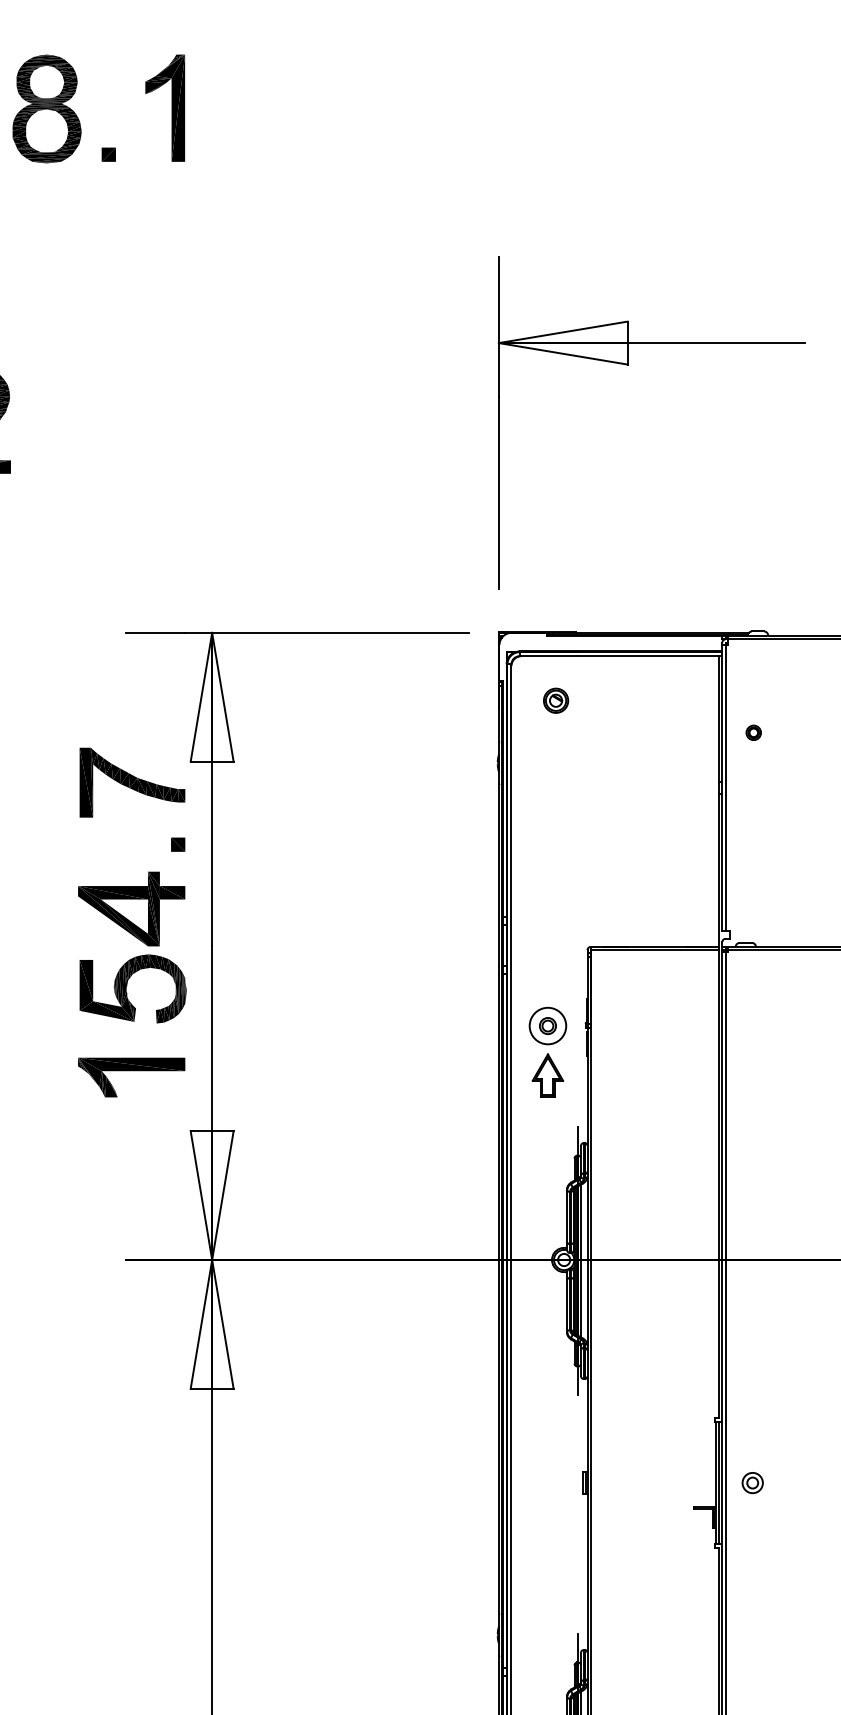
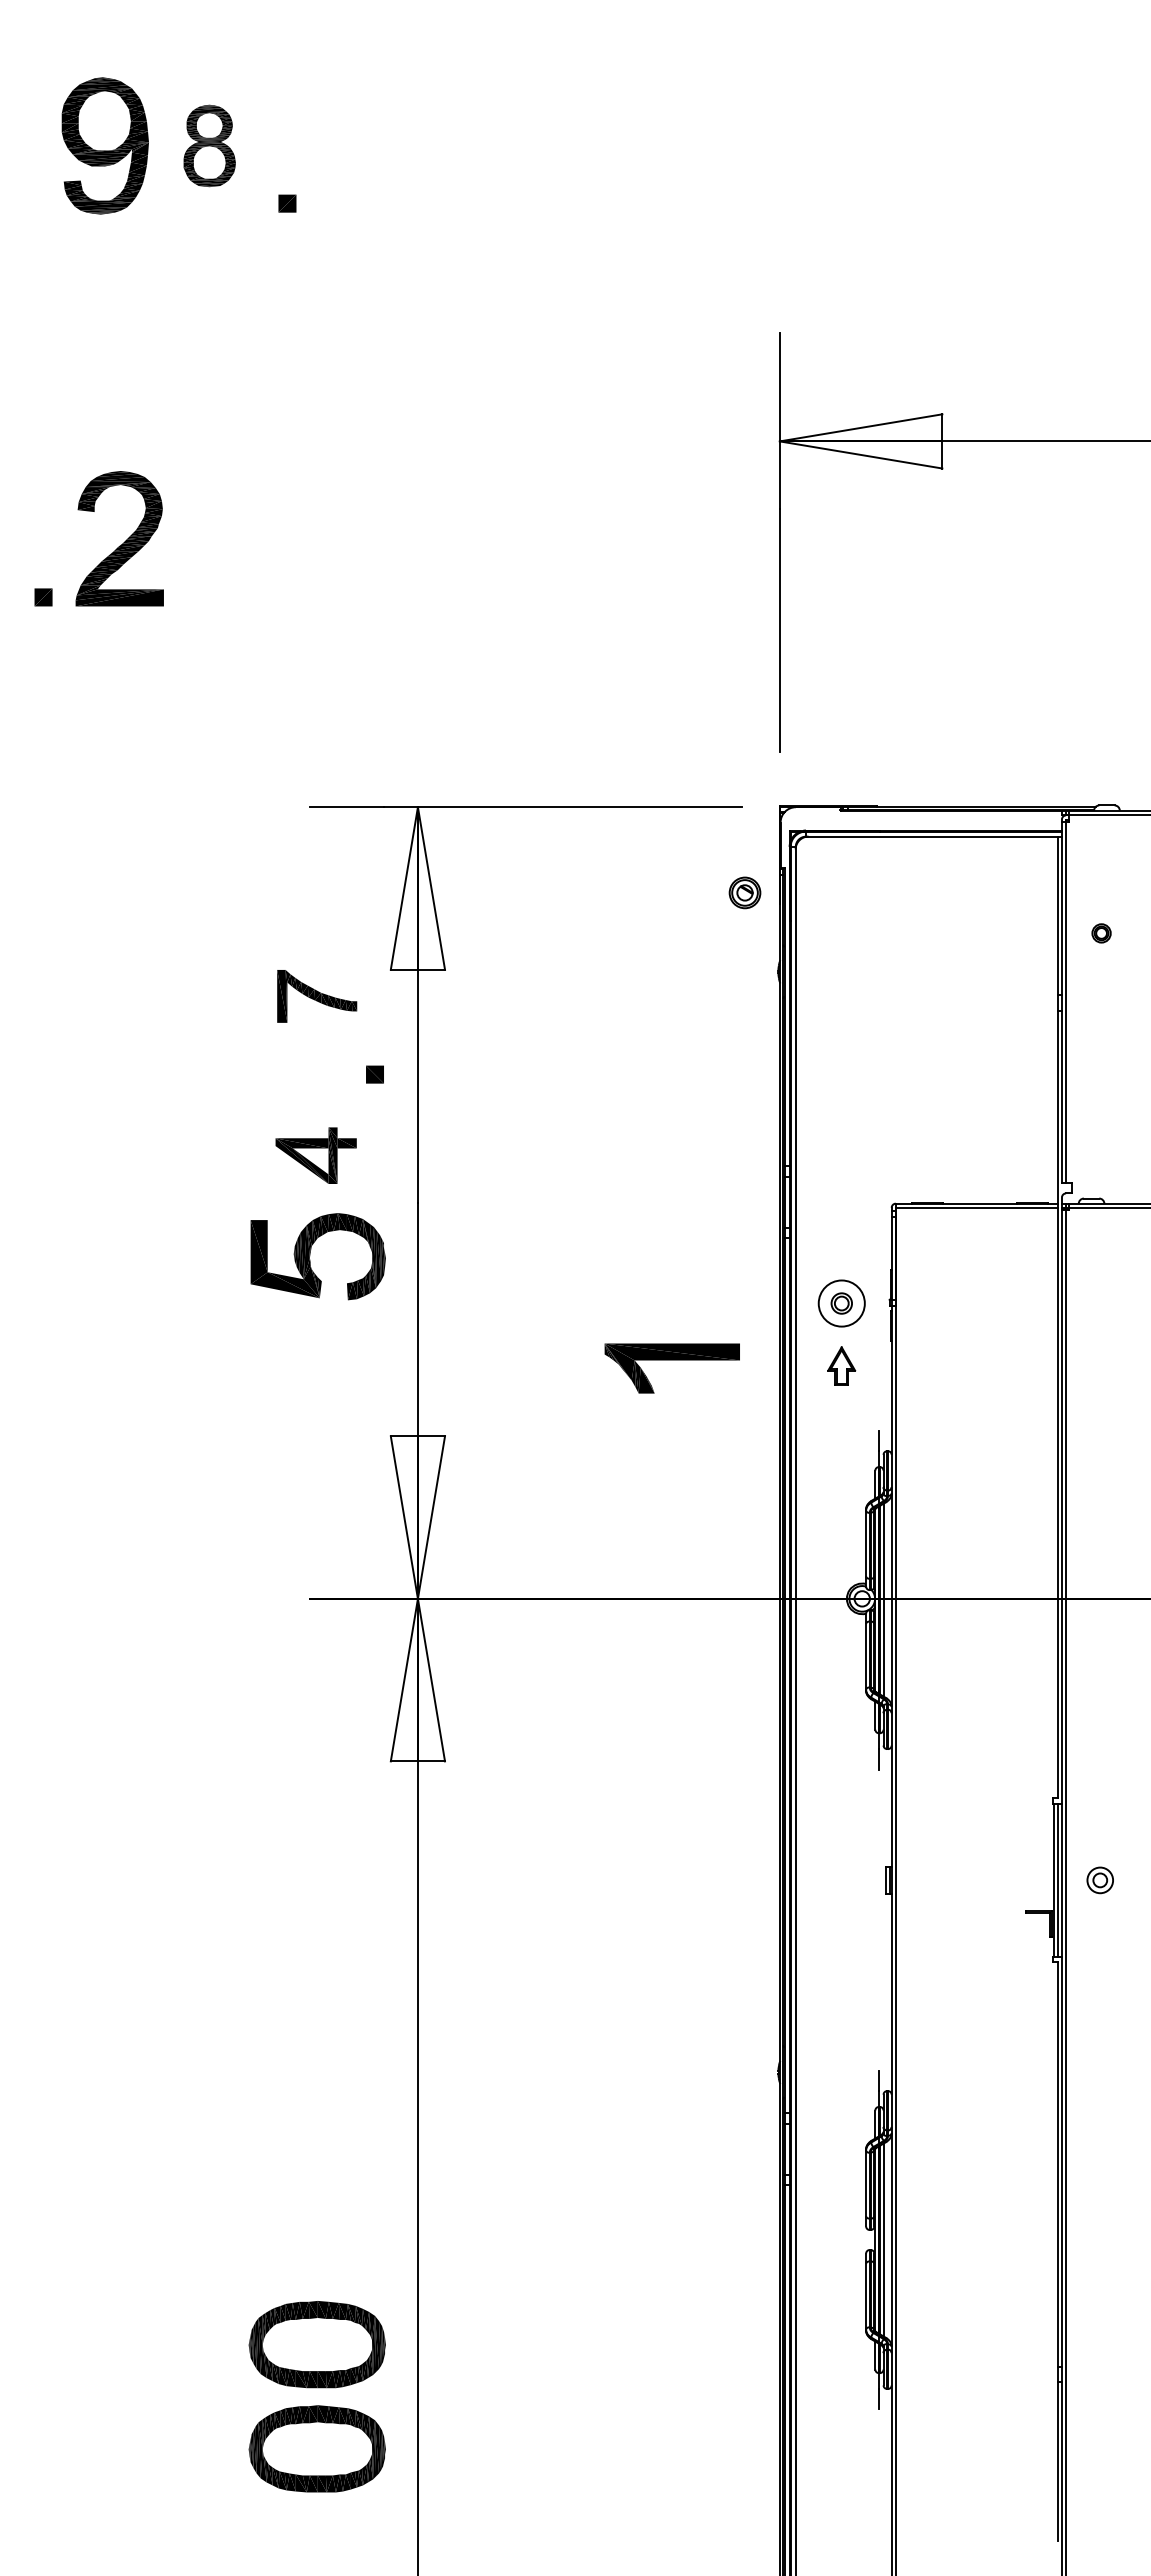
part: (171, 107) -> (366, 144), removed
part: (47, 108) -> (209, 145), size x0.6
part: (555, 700) -> (744, 892), moved
part: (131, 782) -> (316, 996), size x0.6
part: (131, 908) -> (315, 1155), size x0.6
part: (131, 1071) -> (671, 1360), moved
part: (547, 1075) -> (841, 1365), size x0.7

